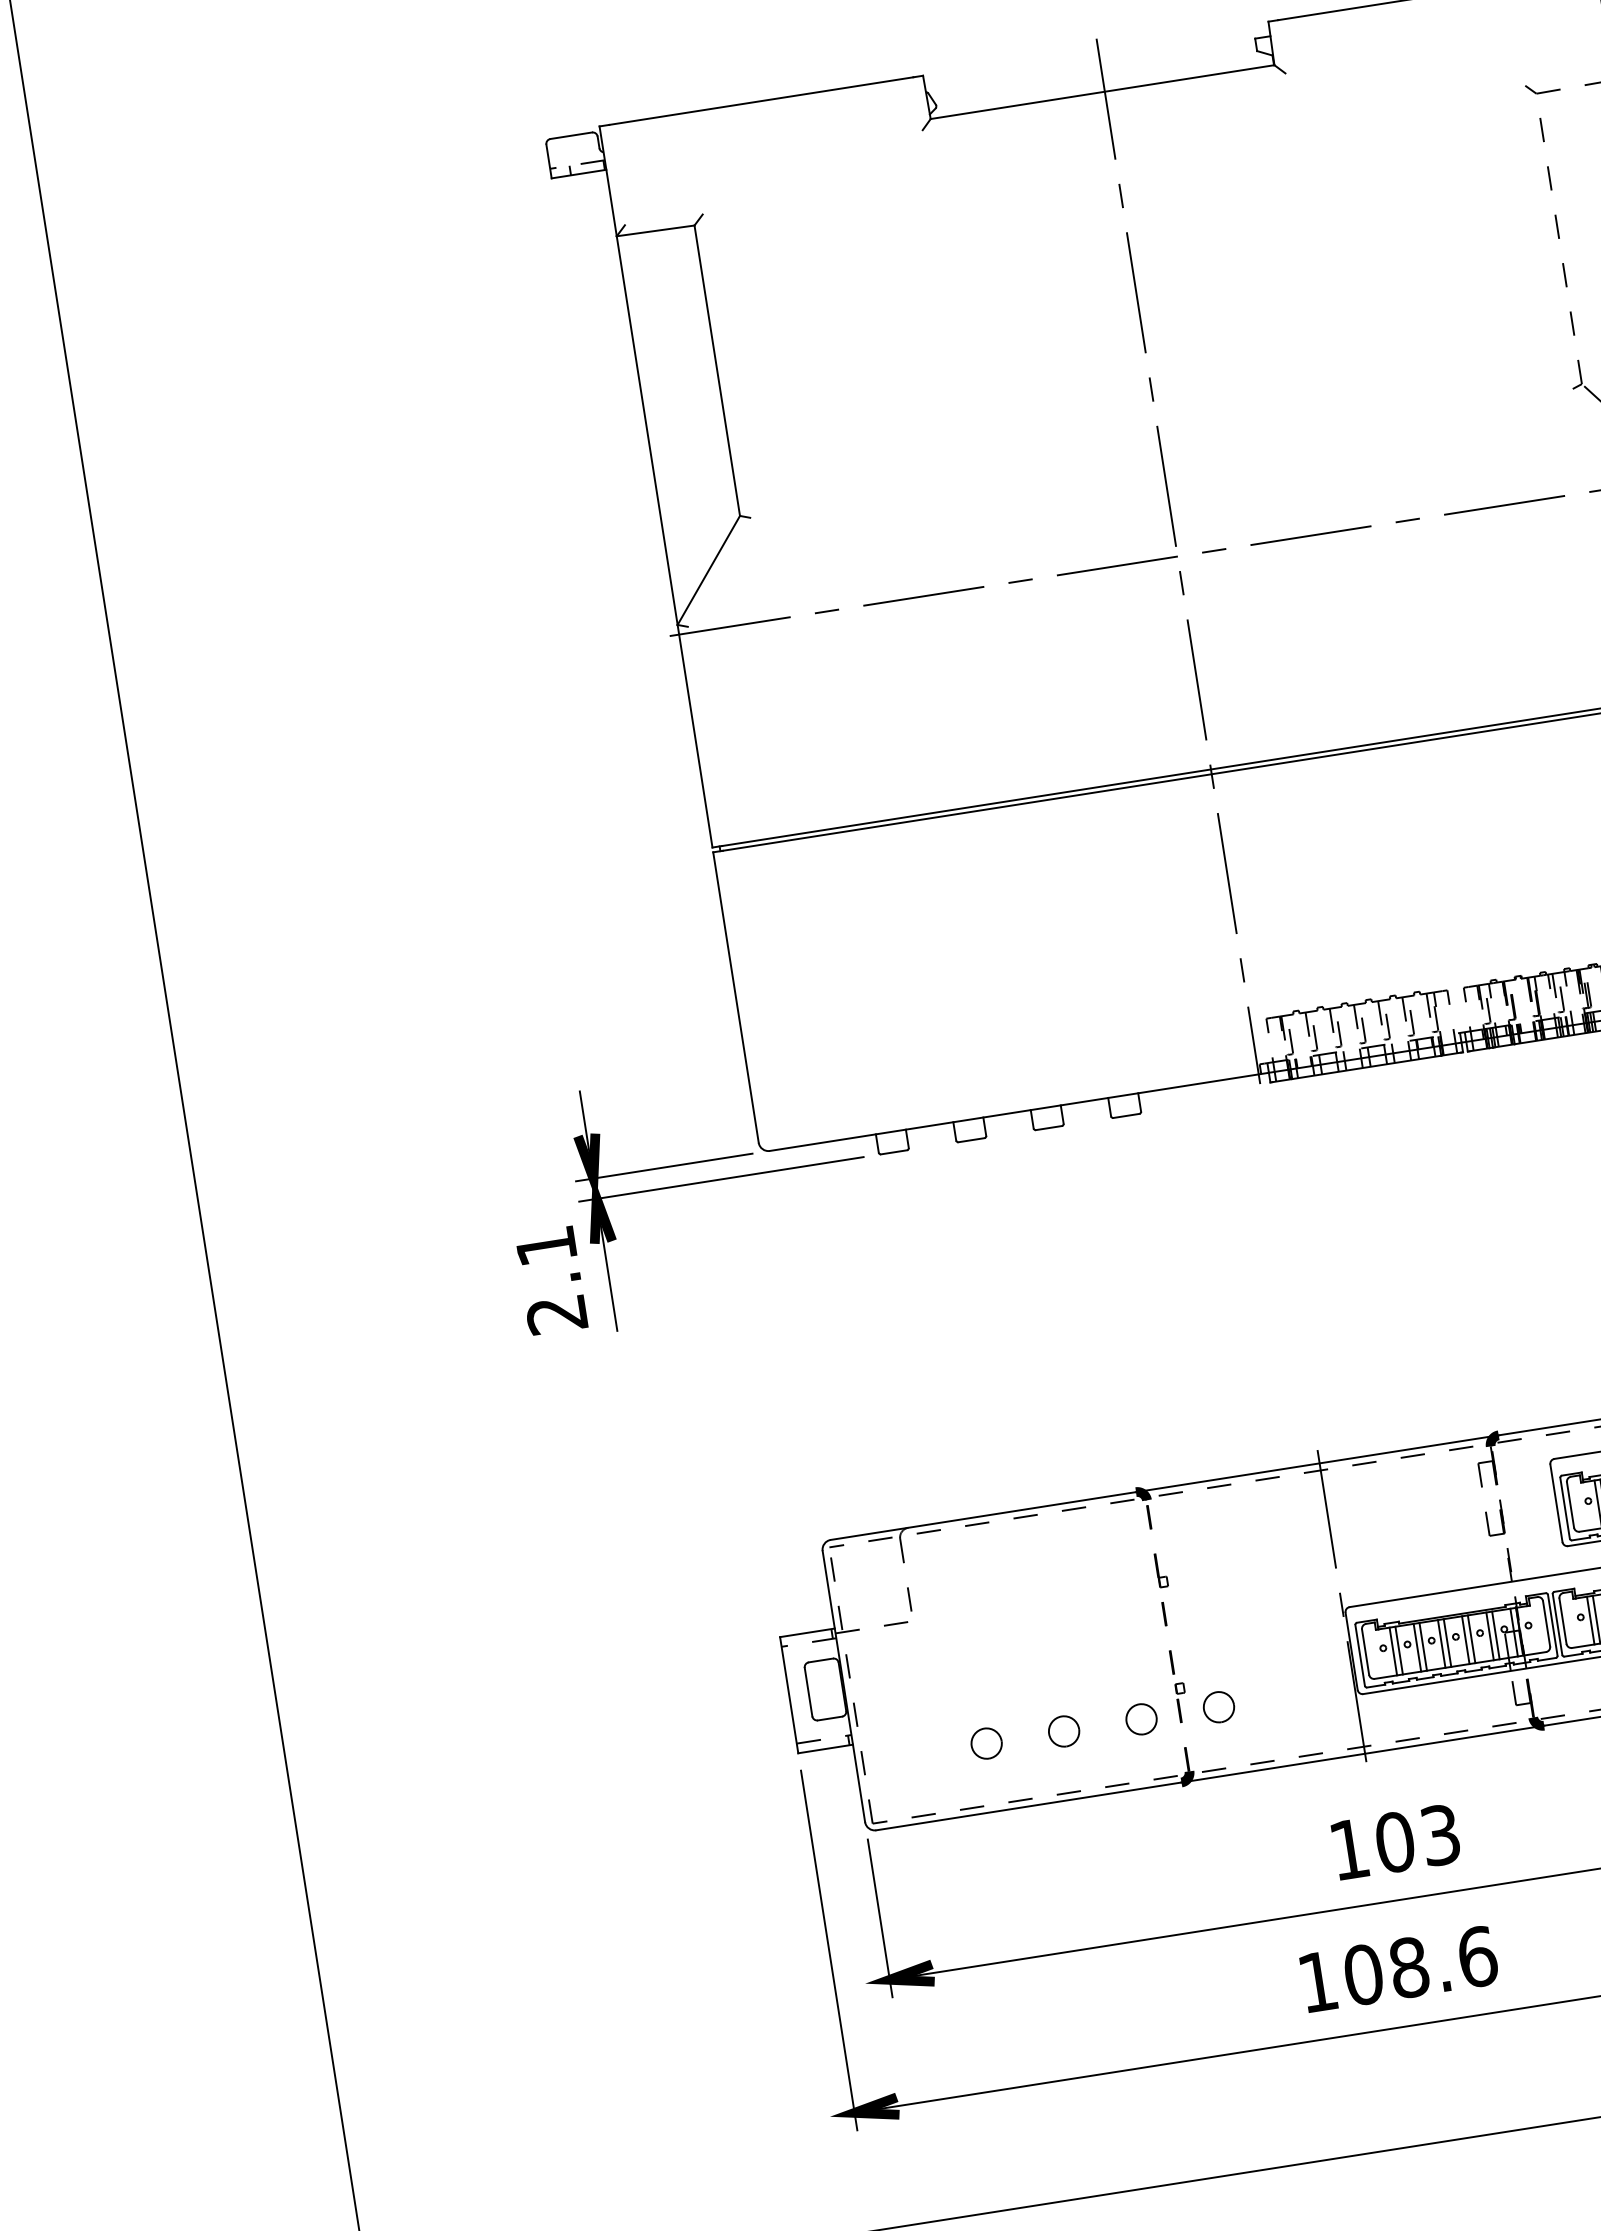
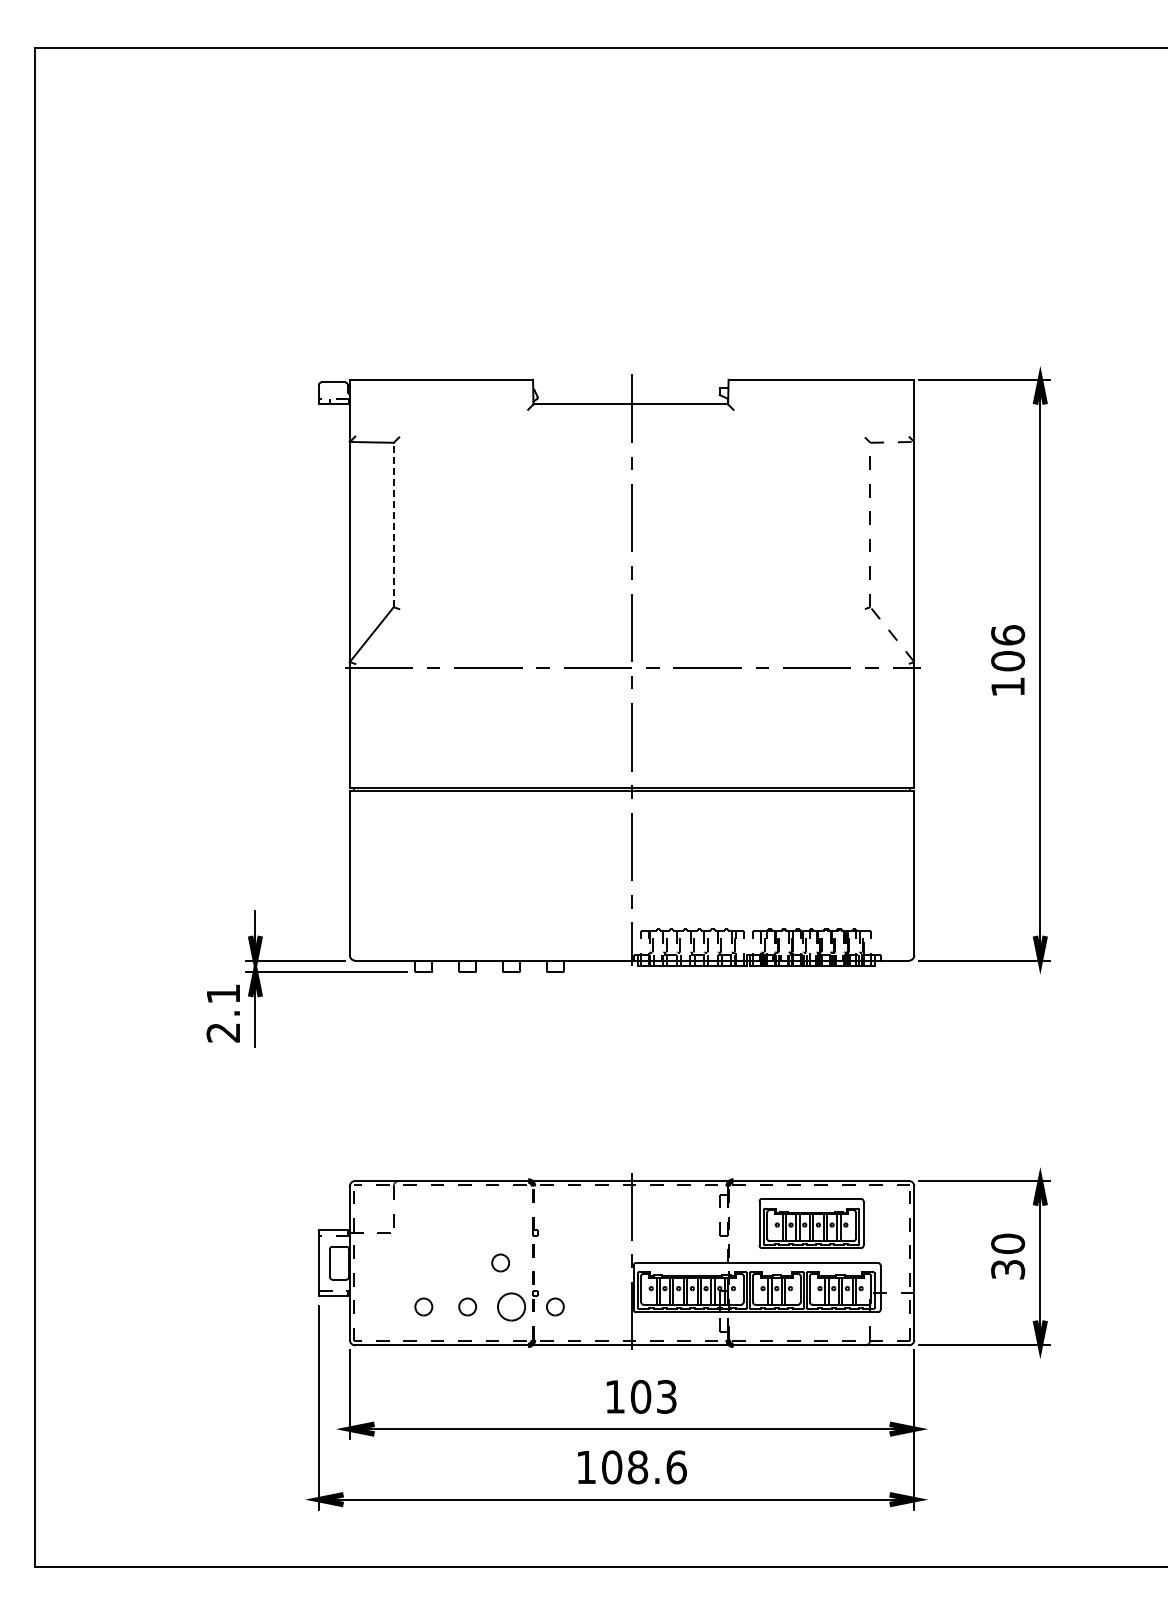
line: (716, 369) -> (393, 524), solid -> dashed
part: (1109, 1643) -> (500, 1262), added
part: (1141, 1718) -> (511, 1306), size x1.6

